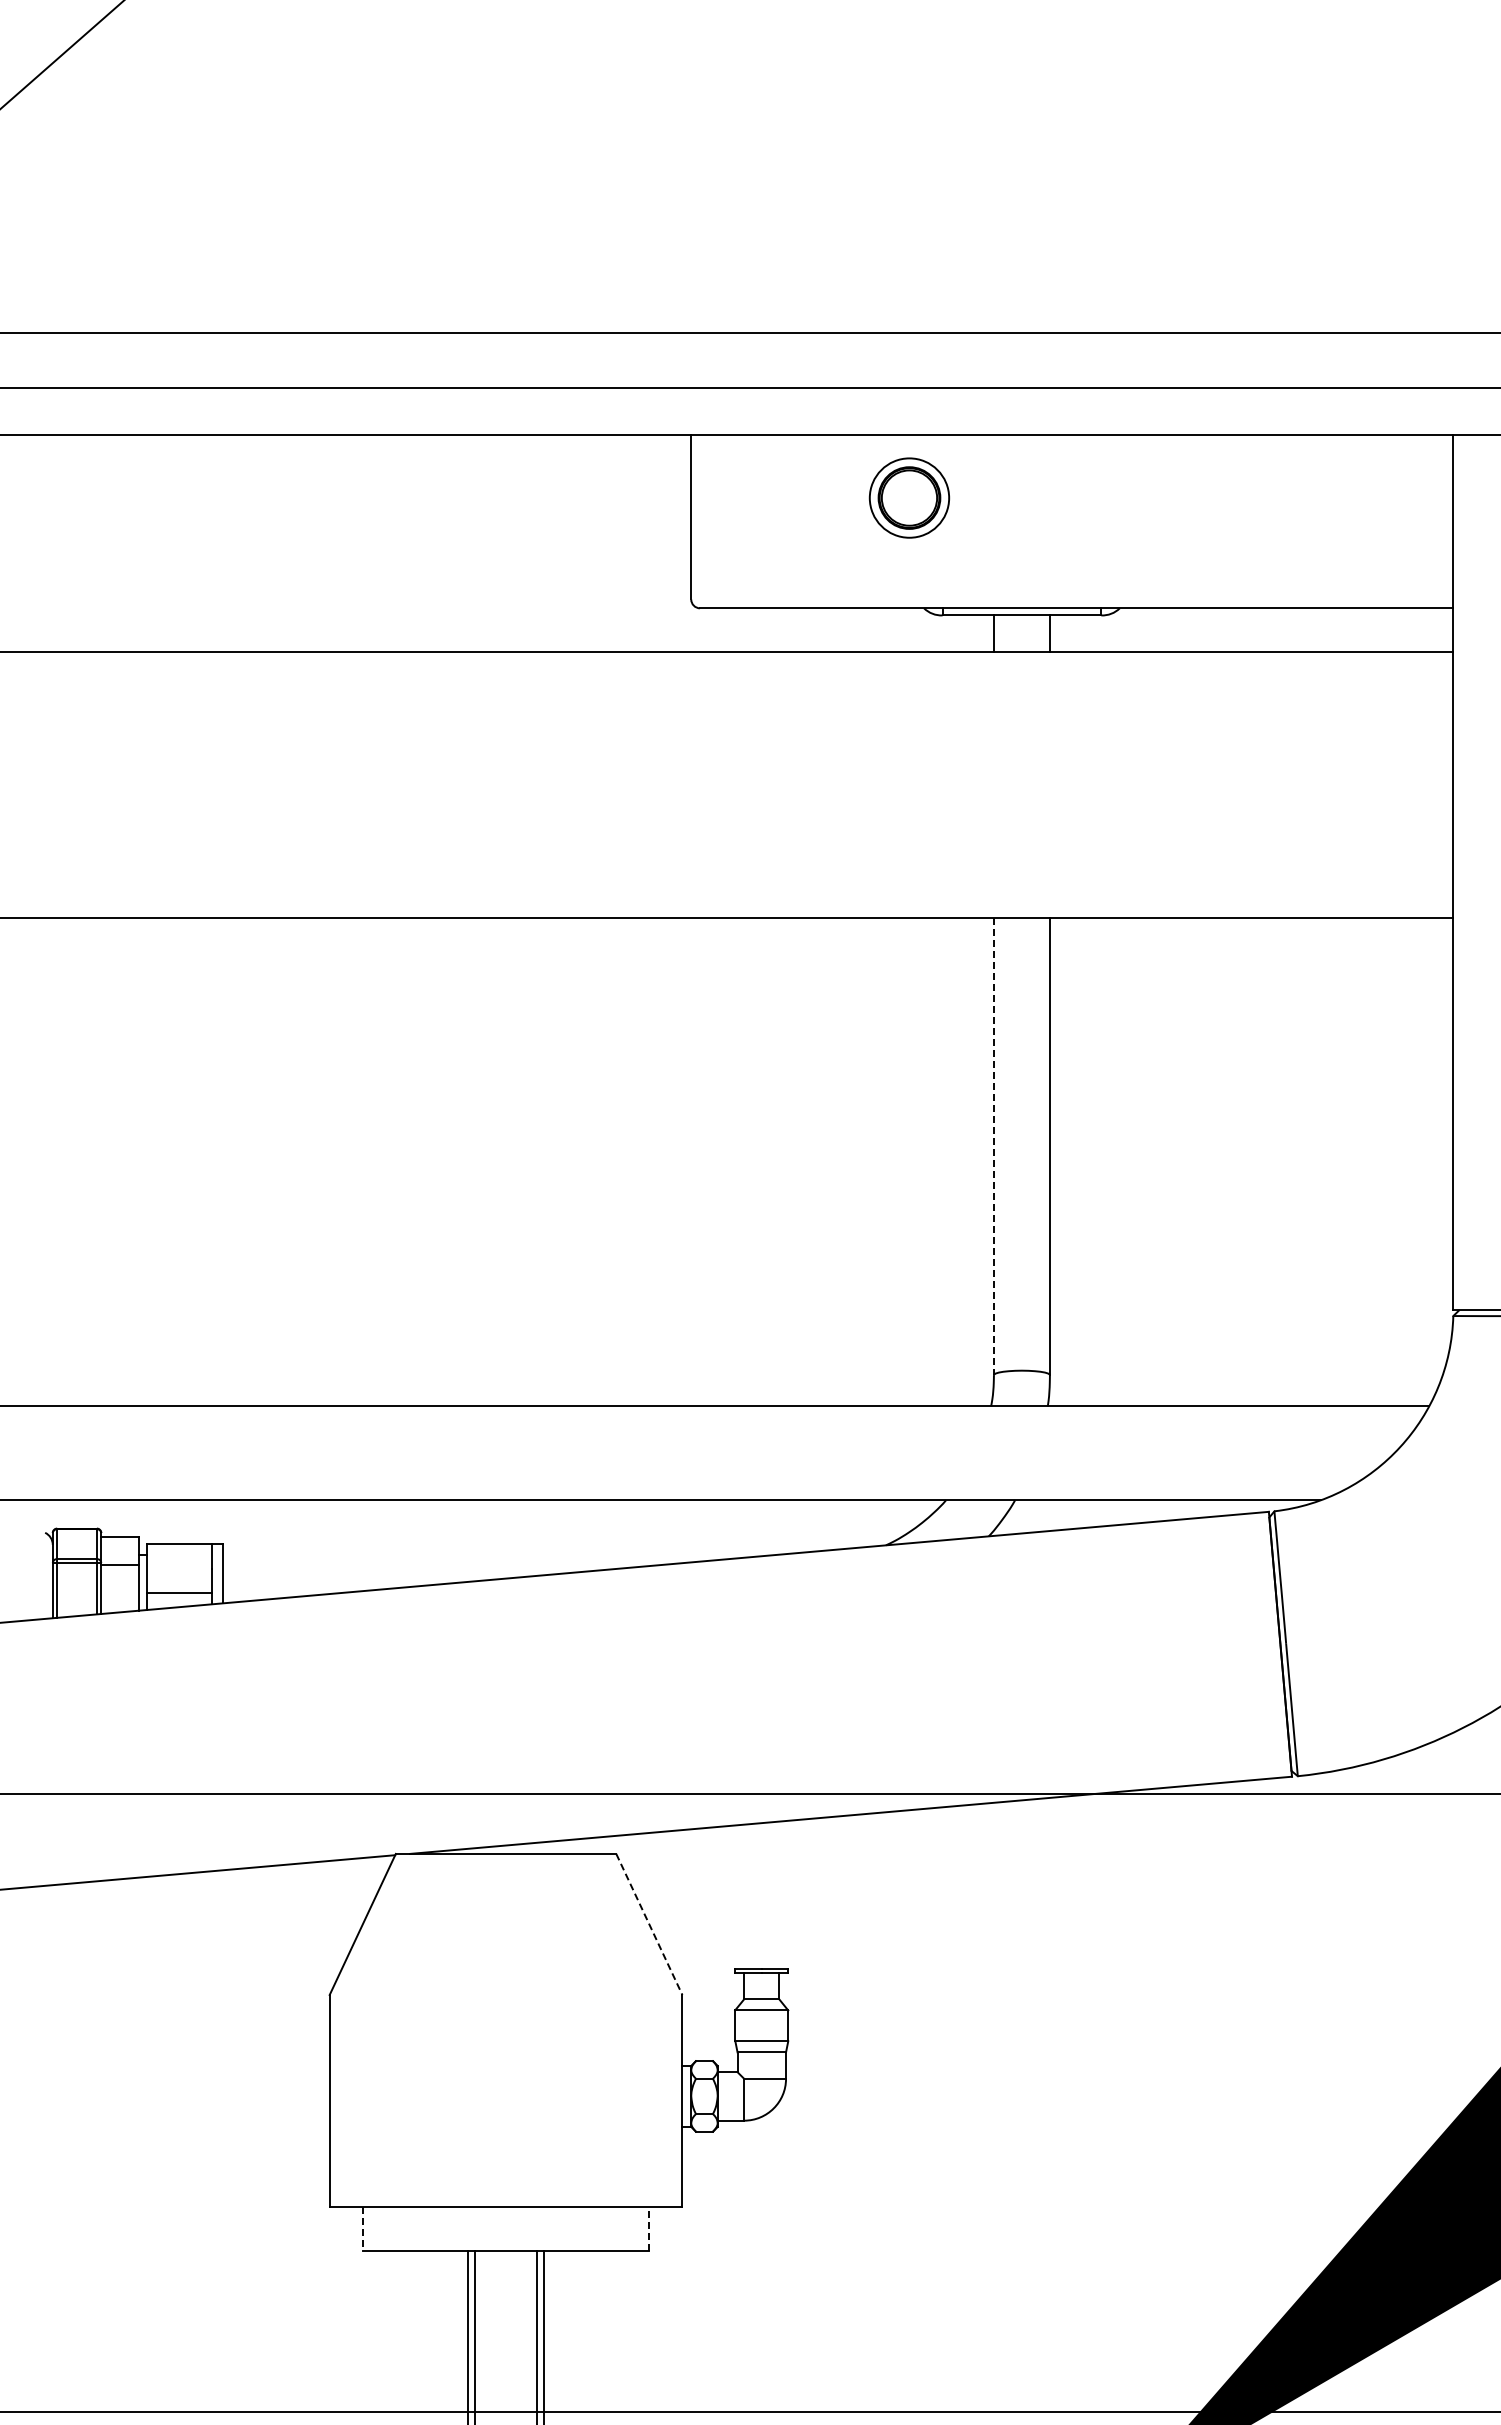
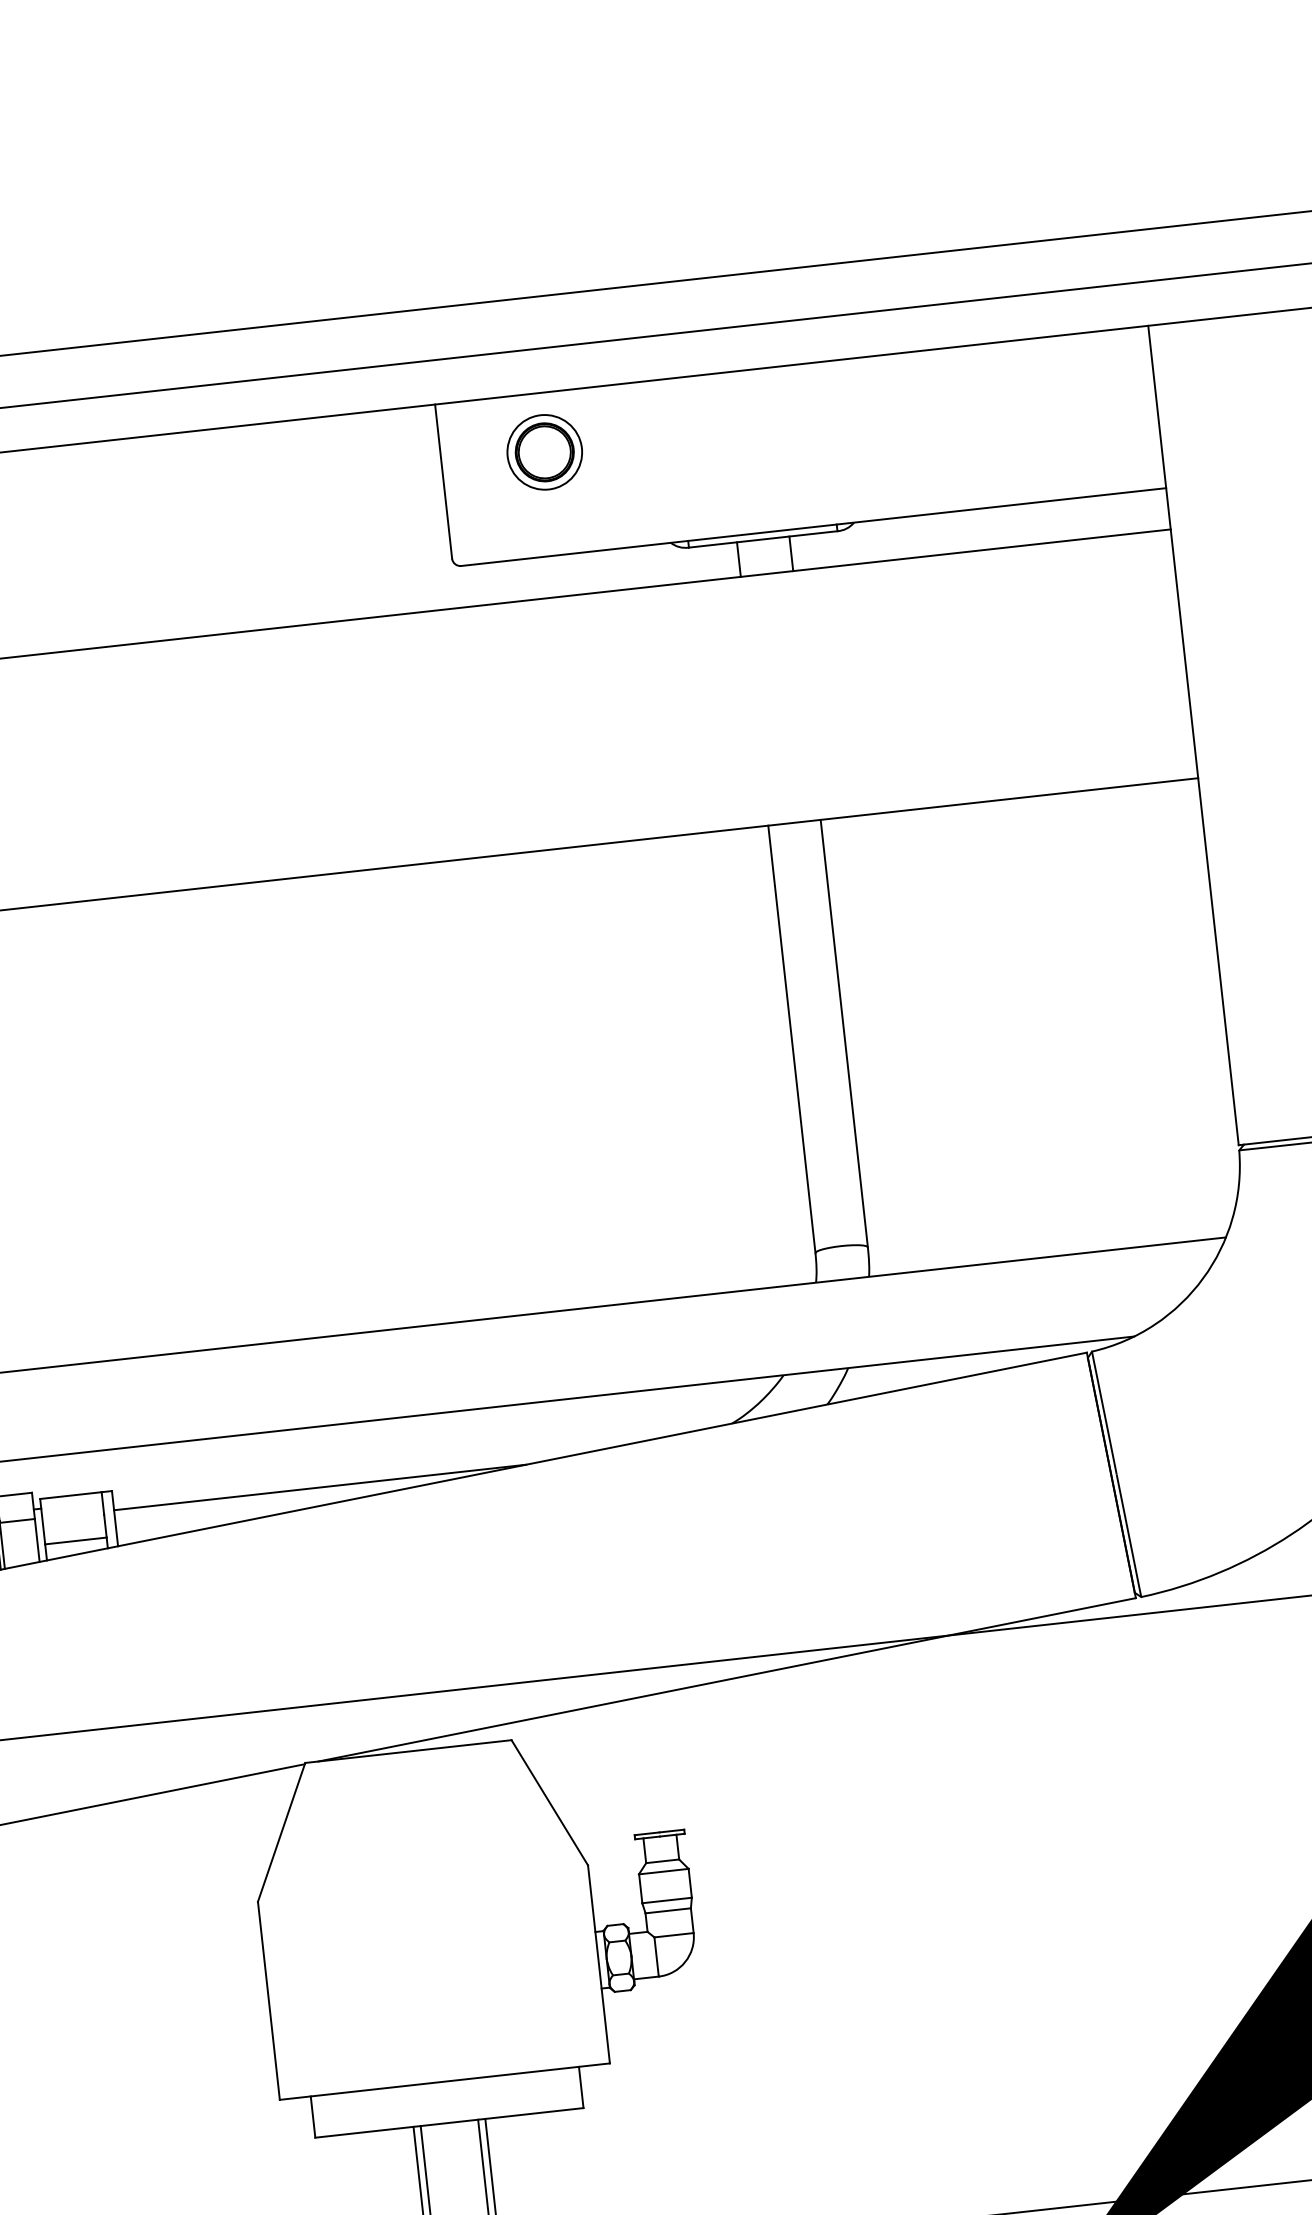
part: (909, 497) -> (544, 451), moved
line: (993, 1147) -> (791, 1040), dashed -> solid
line: (443, 1564) -> (319, 1487), added
line: (649, 1924) -> (549, 1802), dashed -> solid
line: (649, 2228) -> (581, 2087), dashed -> solid
line: (362, 2229) -> (312, 2117), dashed -> solid

